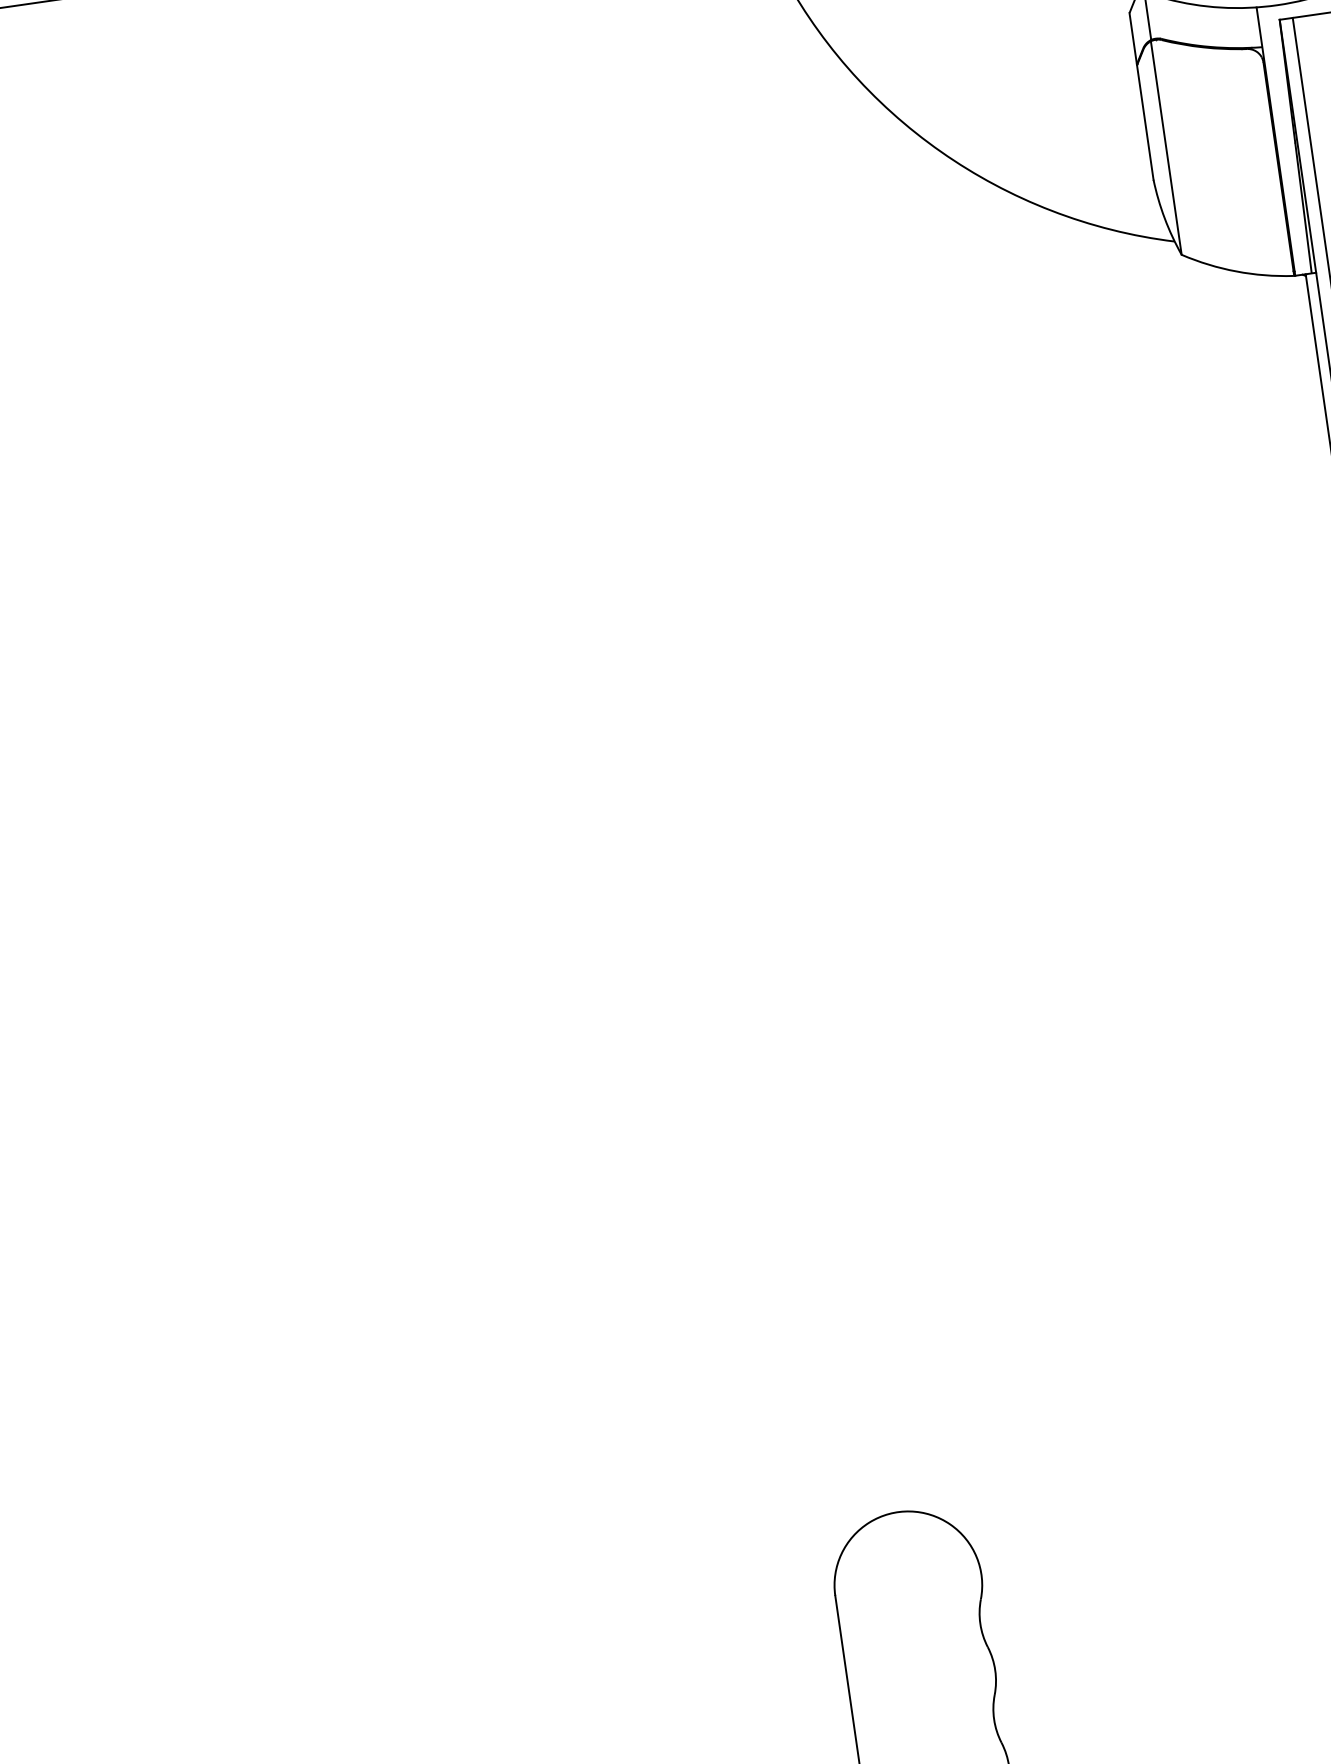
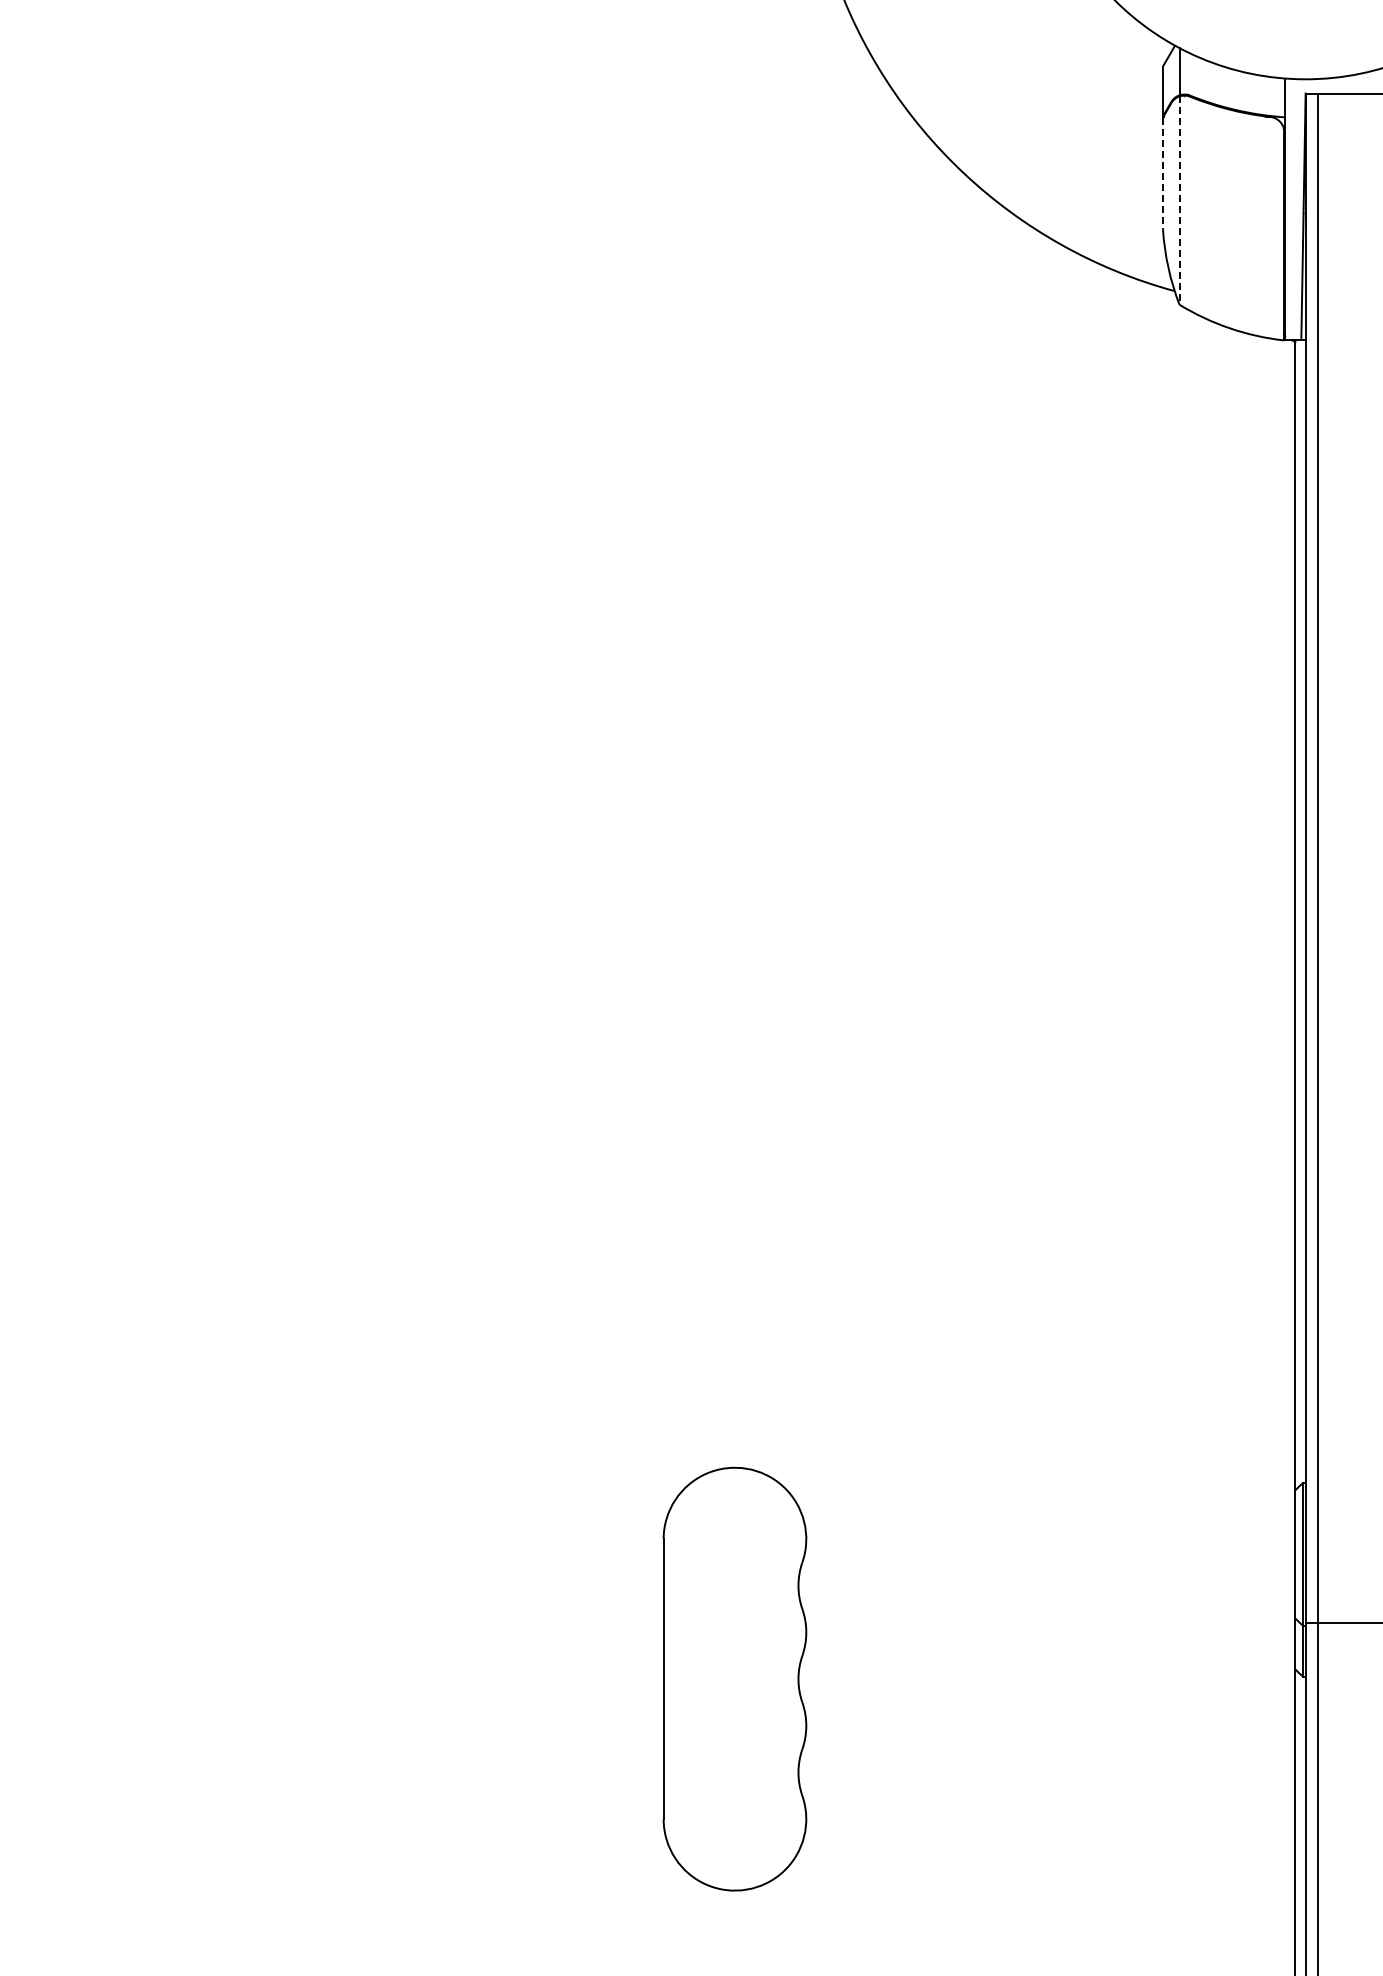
line: (1144, 122) -> (1162, 173), solid -> dashed
line: (1166, 149) -> (1179, 201), solid -> dashed

